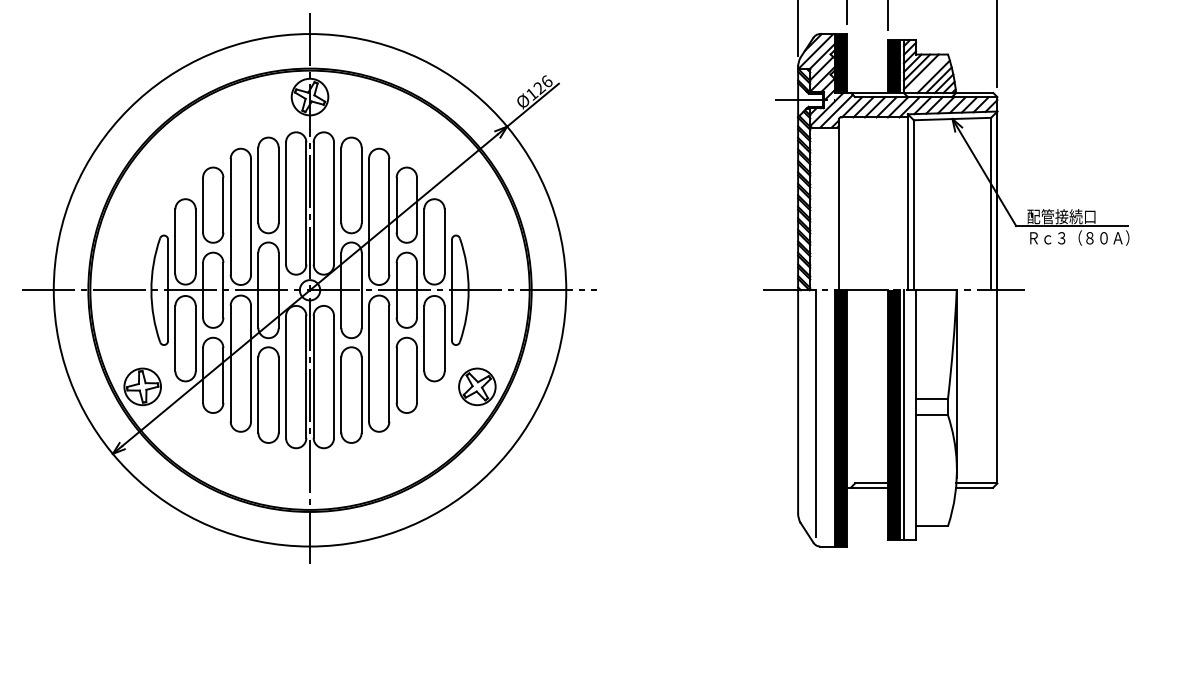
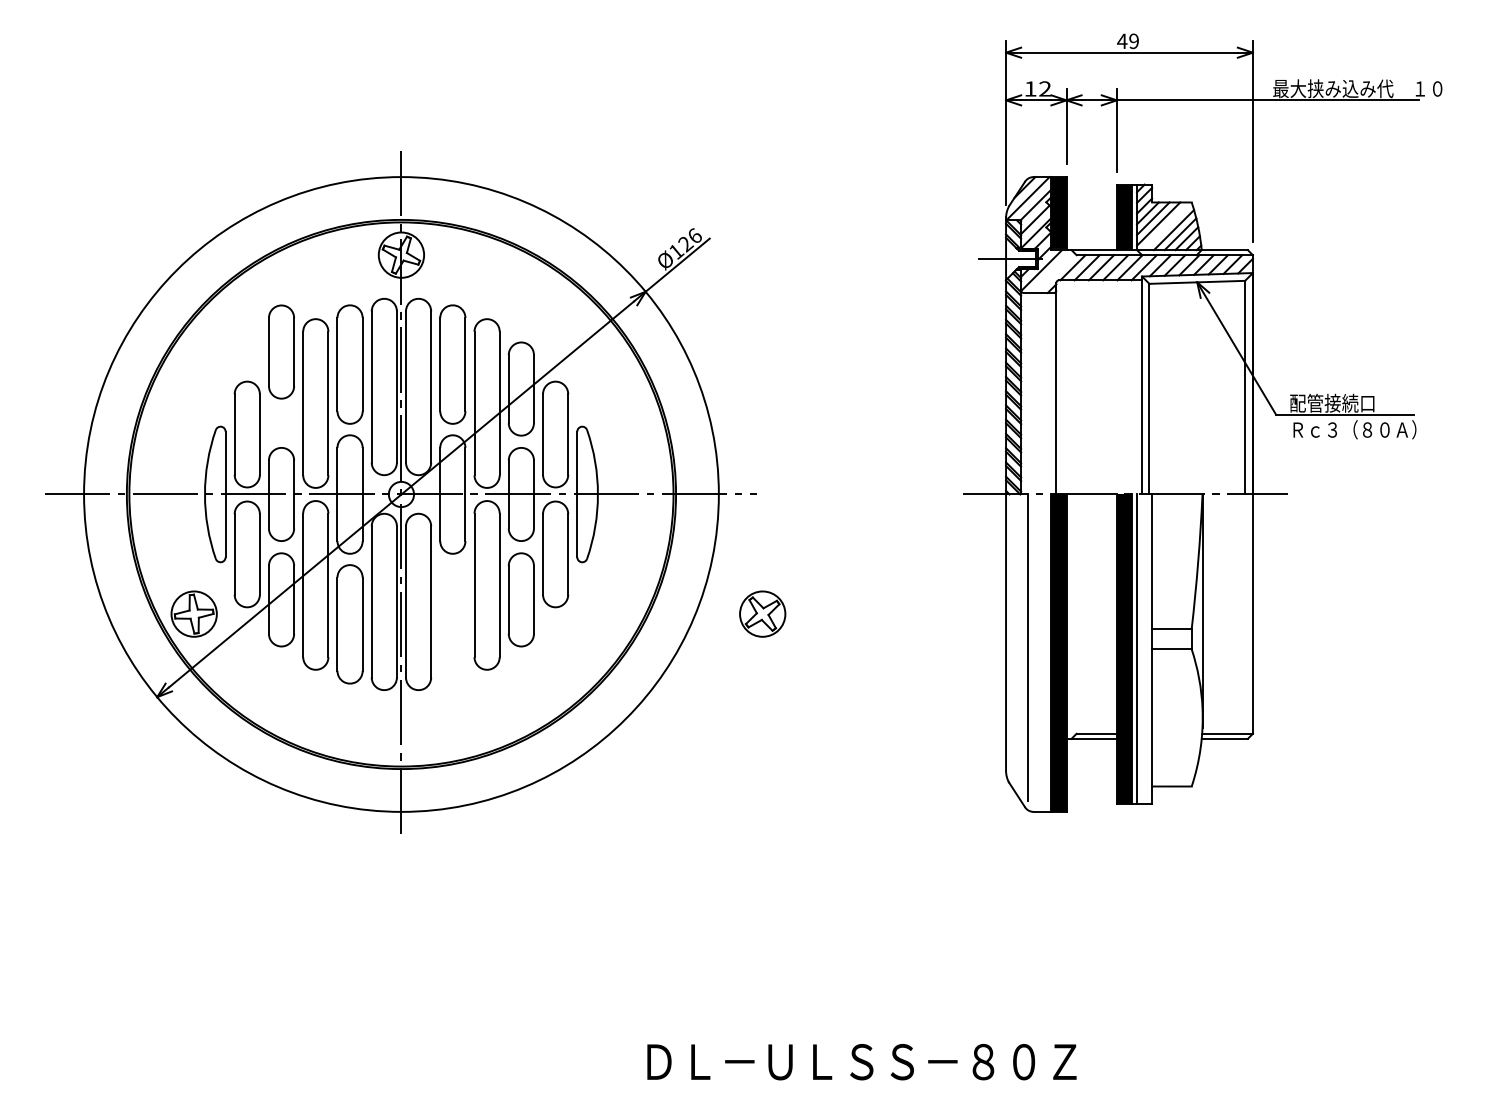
line: (836, 111) -> (1053, 272), removed
part: (213, 204) -> (281, 351), moved
part: (477, 386) -> (762, 613), moved
part: (351, 395) -> (452, 624), removed

